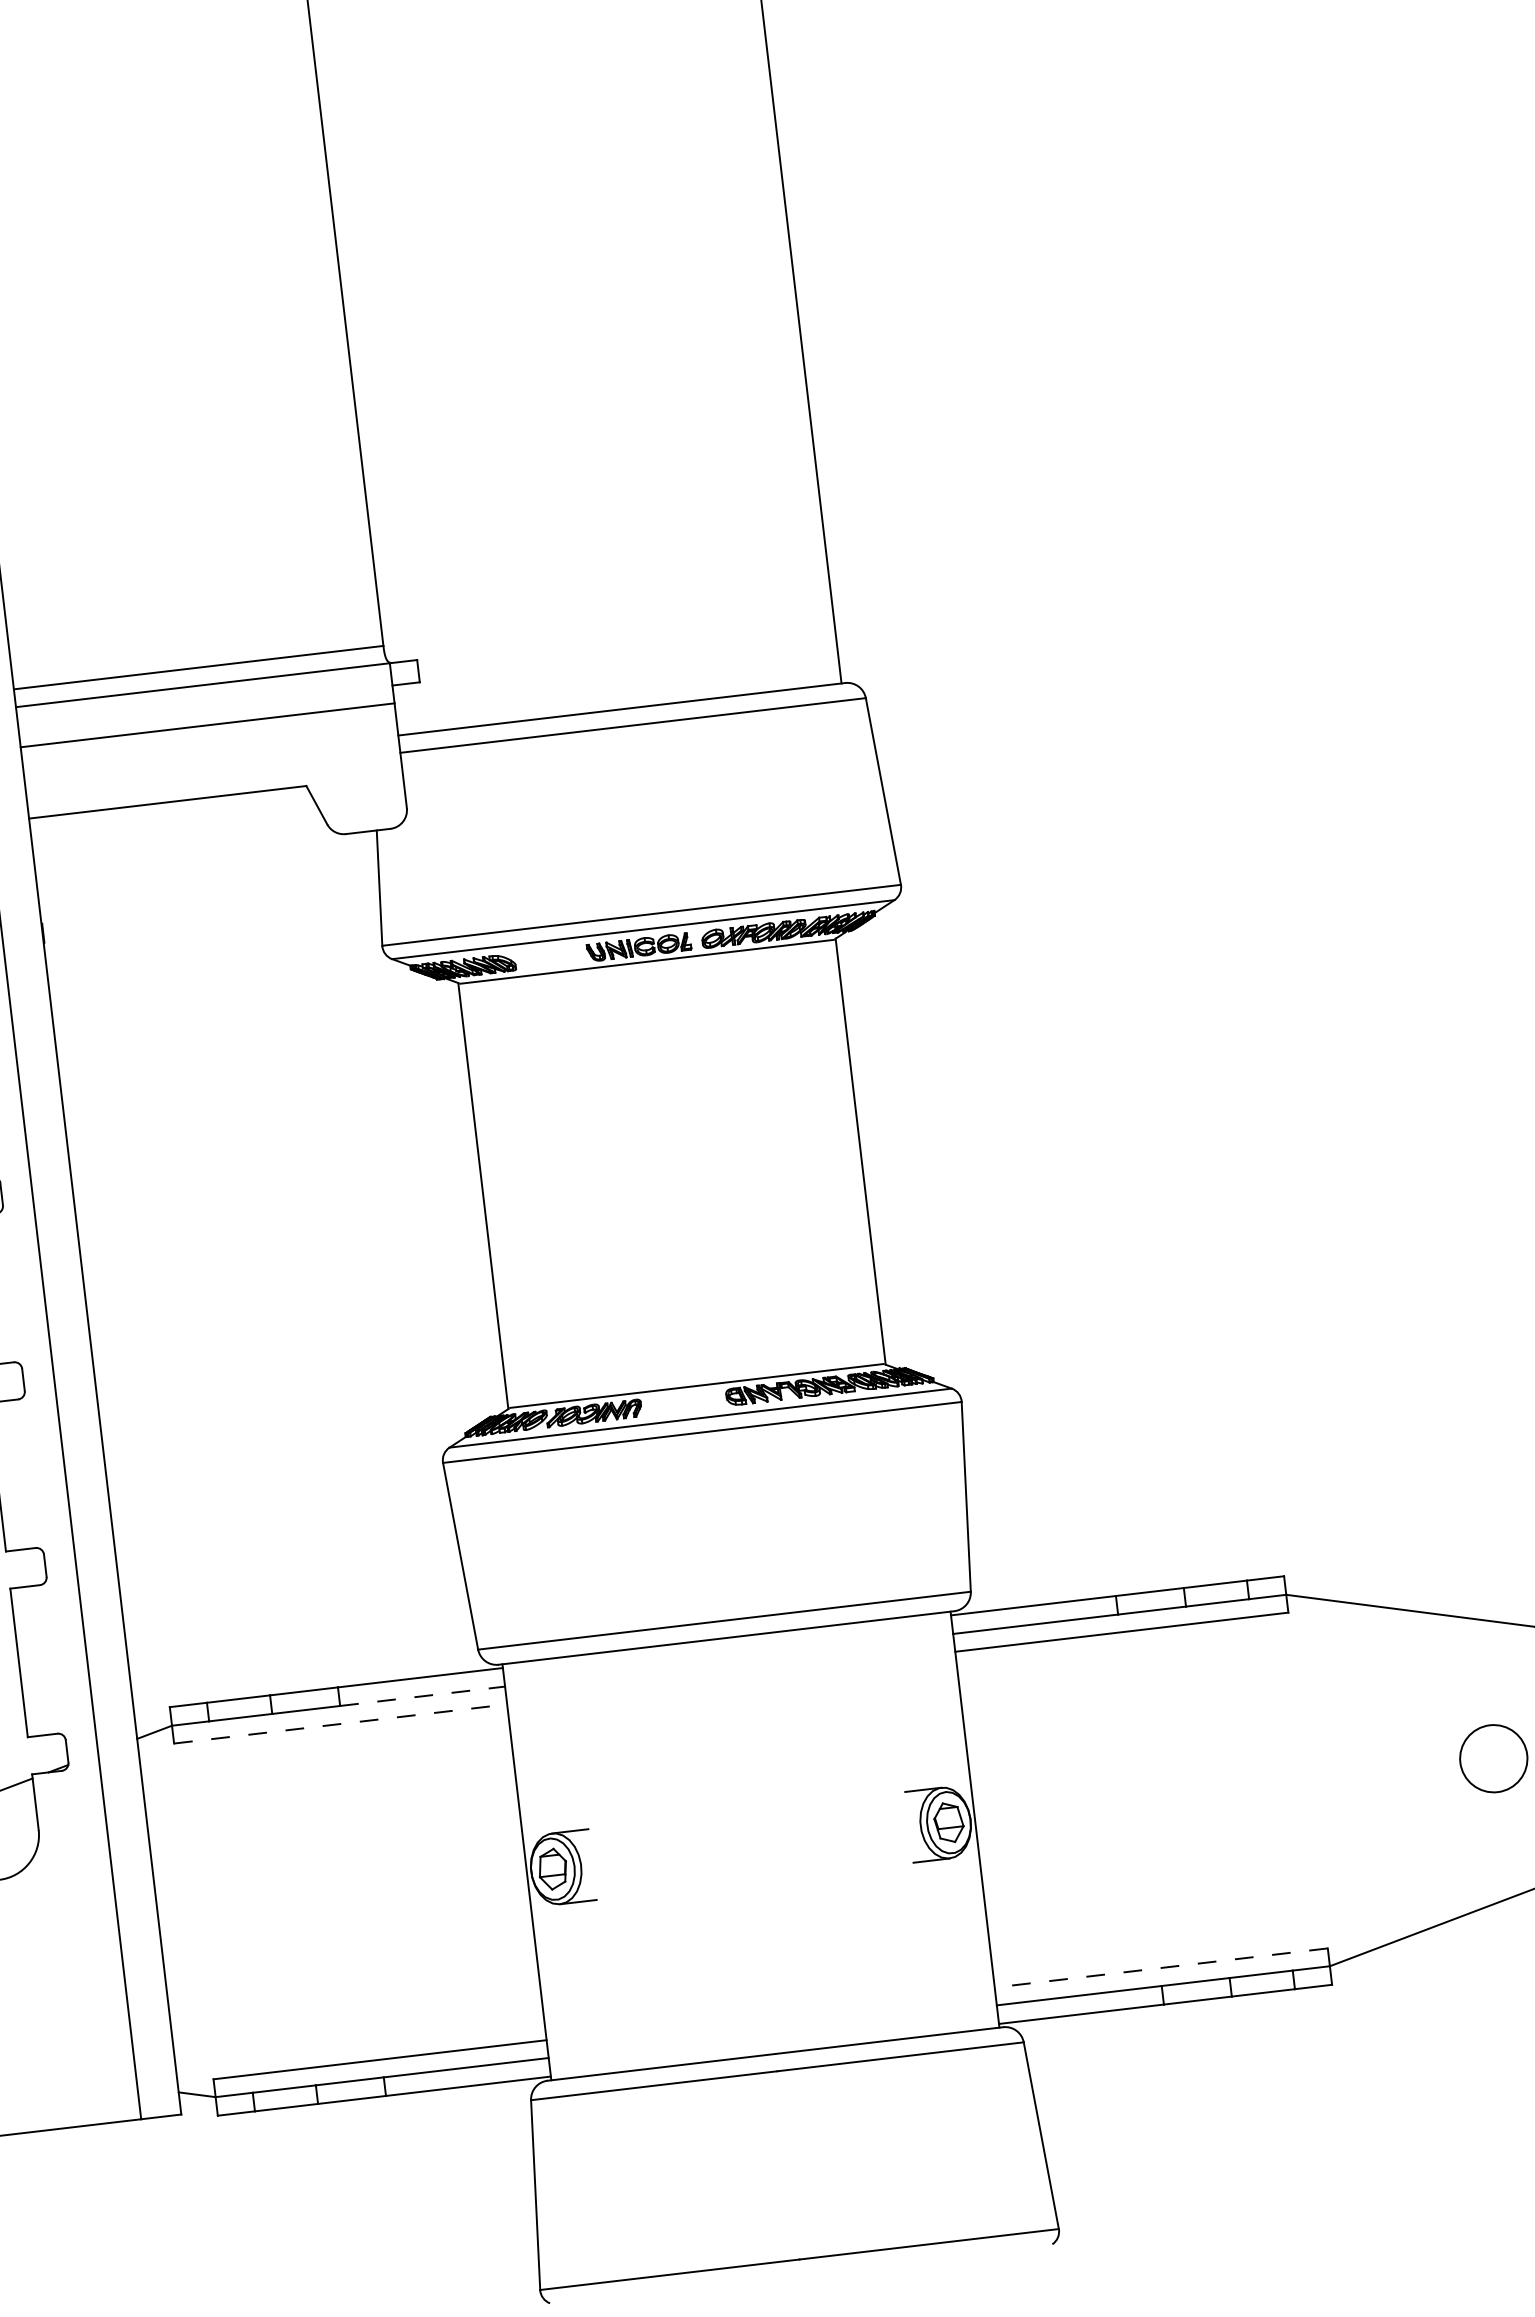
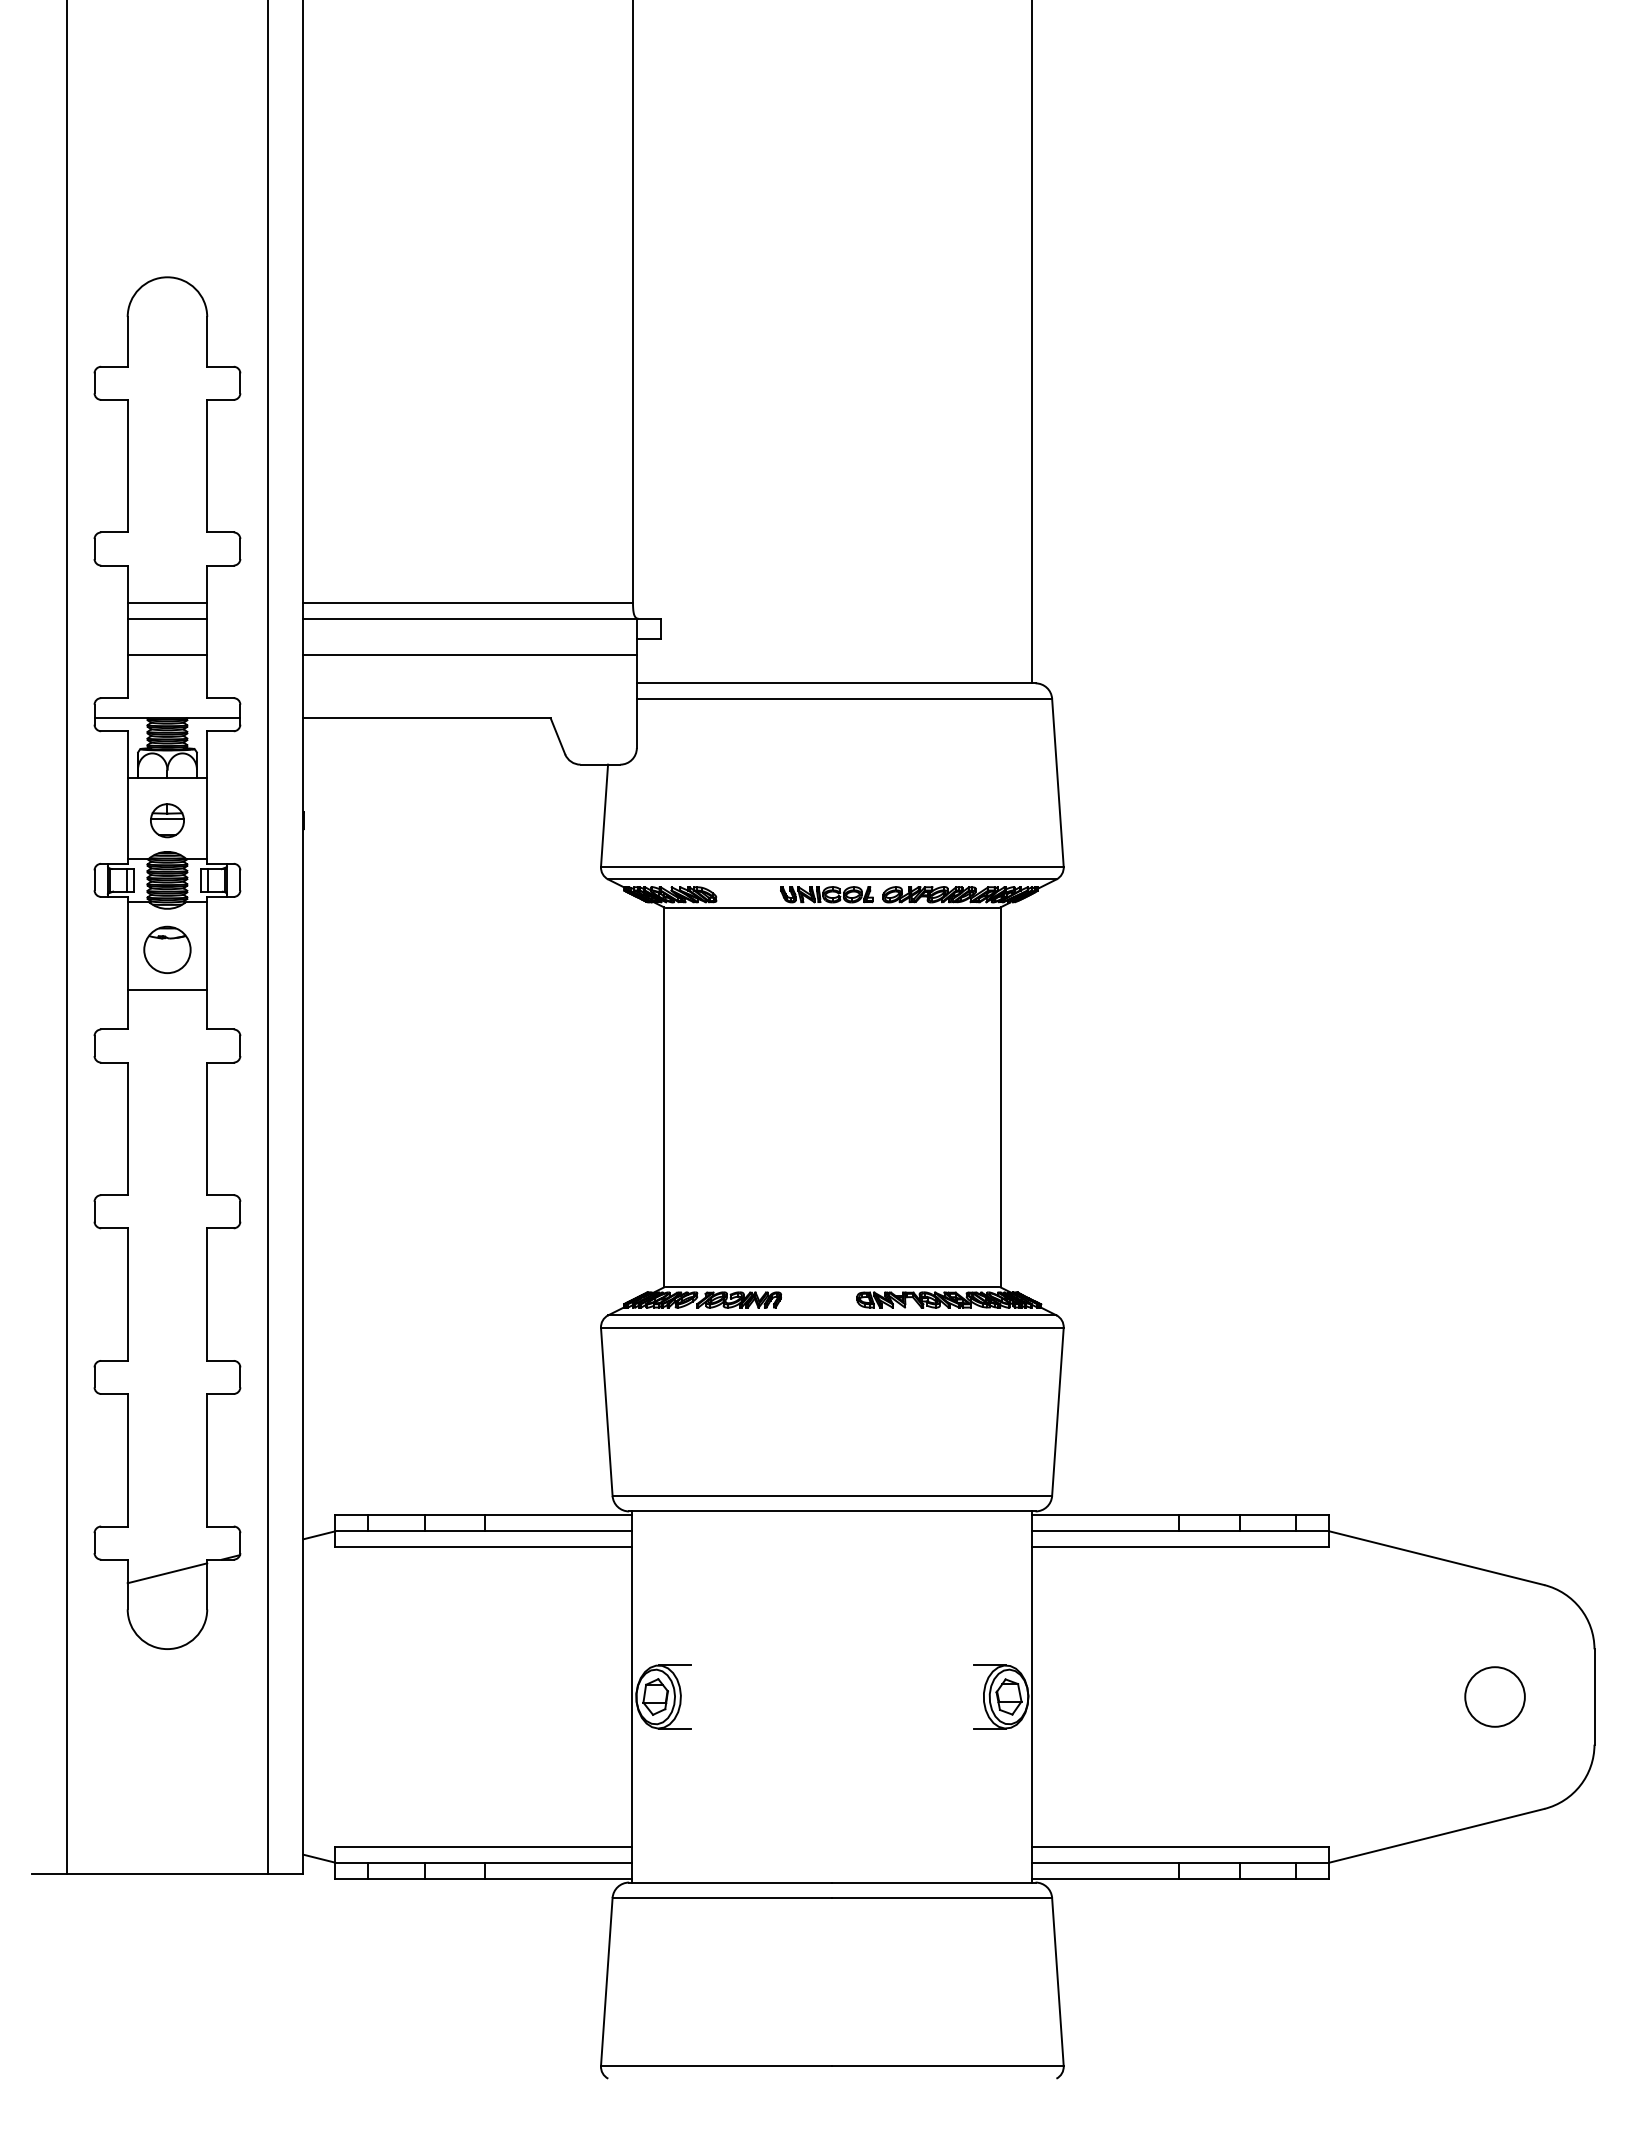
line: (422, 1696) -> (558, 1531), dashed -> solid
line: (340, 1724) -> (483, 1547), dashed -> solid
line: (1160, 1967) -> (1180, 1846), dashed -> solid

